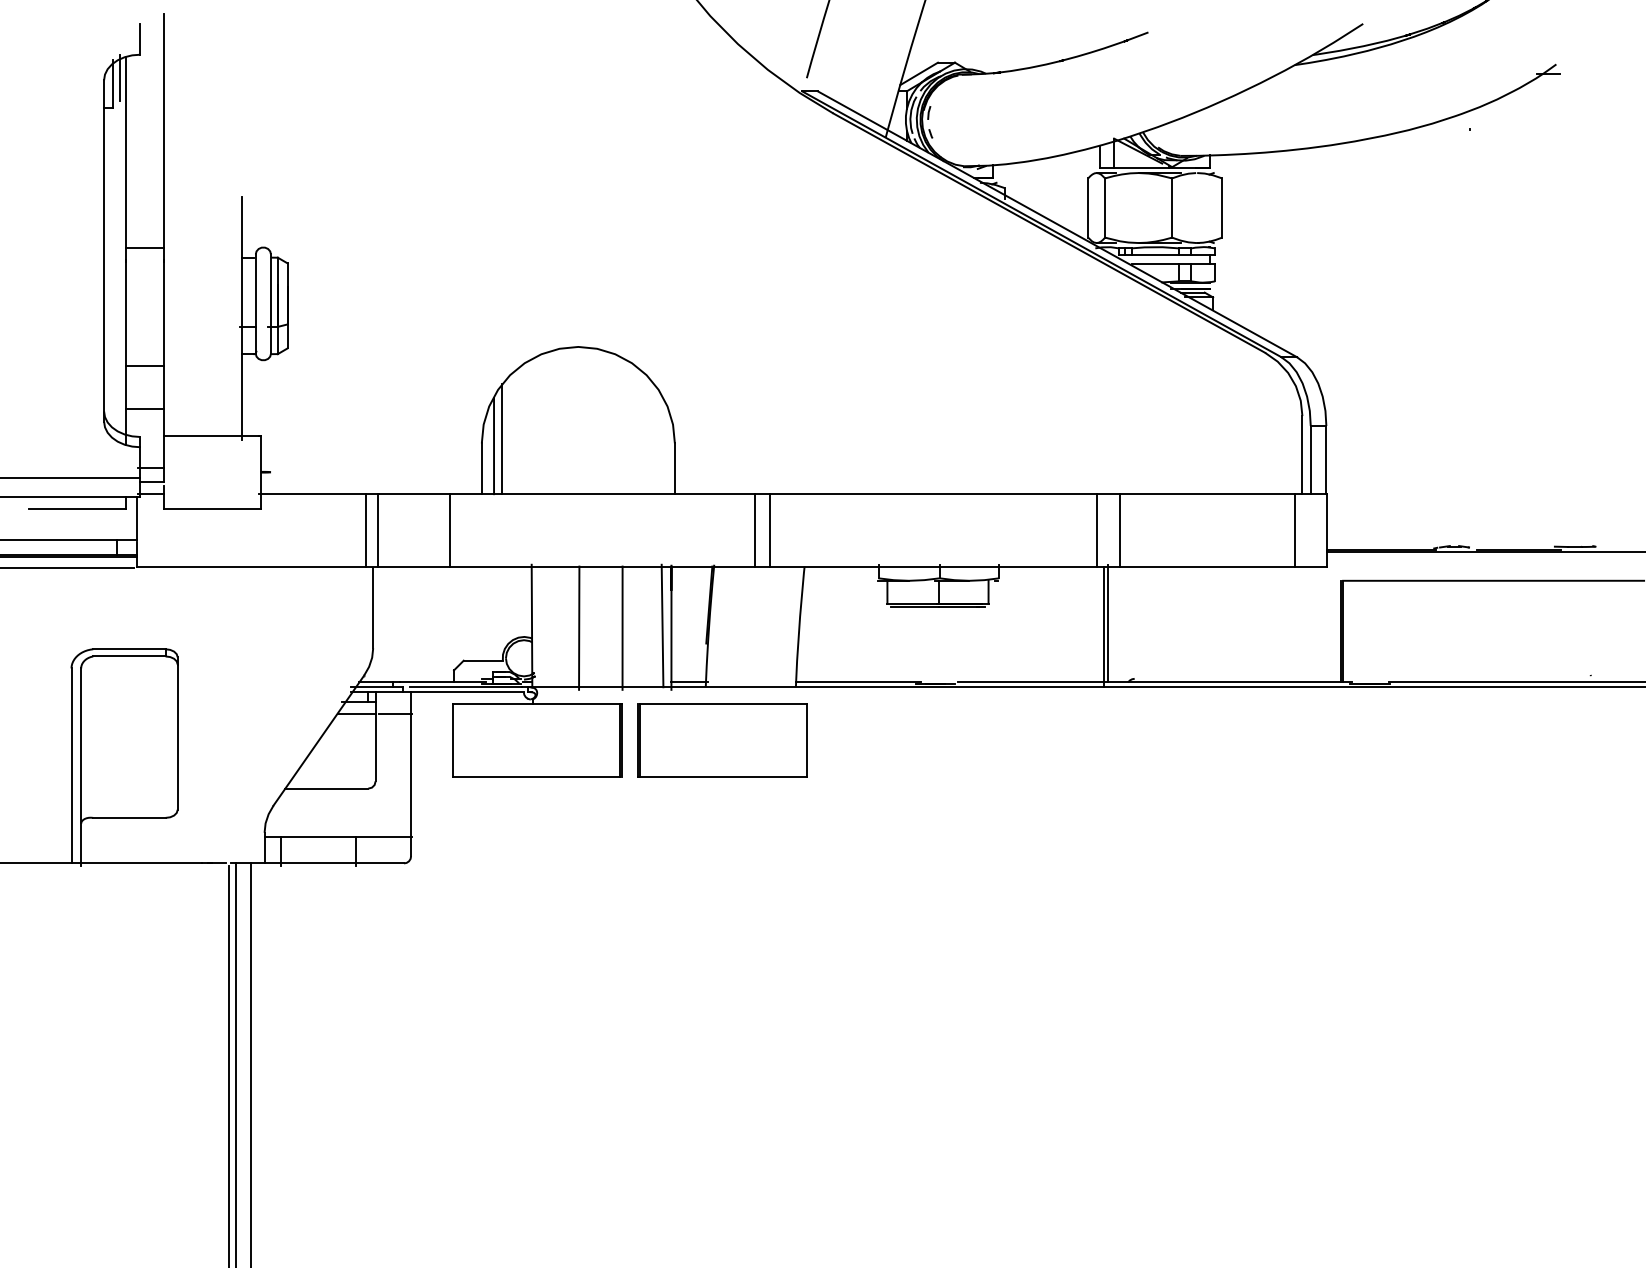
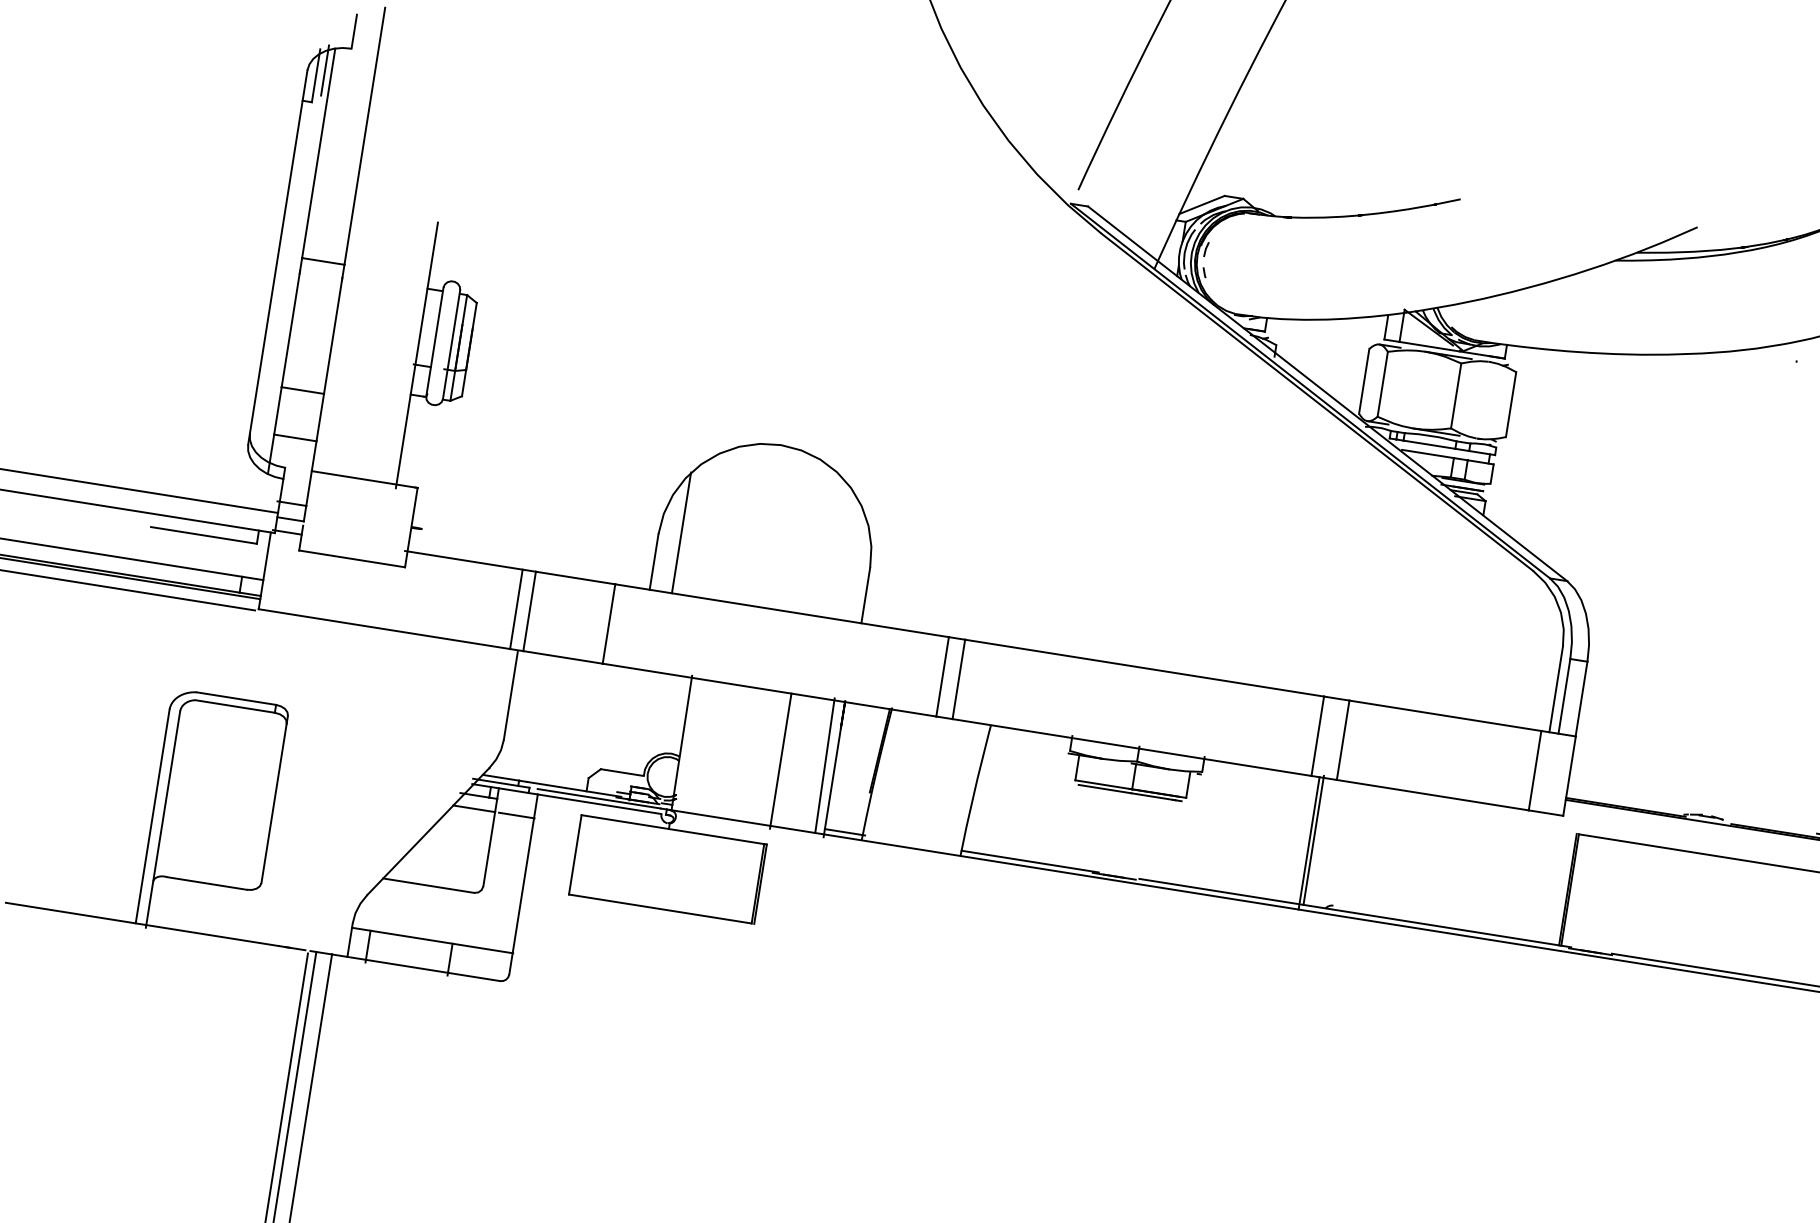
line: (494, 445) -> (672, 538), removed
line: (579, 627) -> (733, 752), removed
part: (722, 740) -> (870, 901), removed

